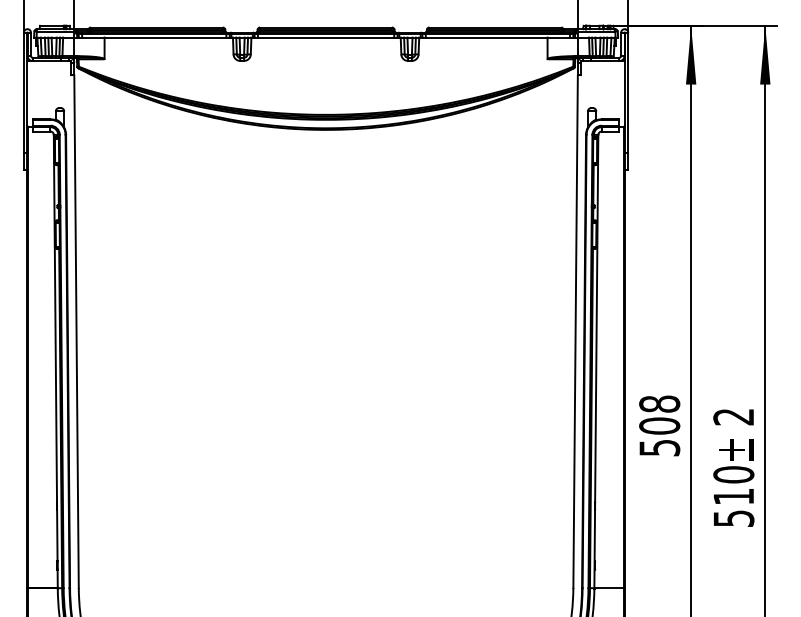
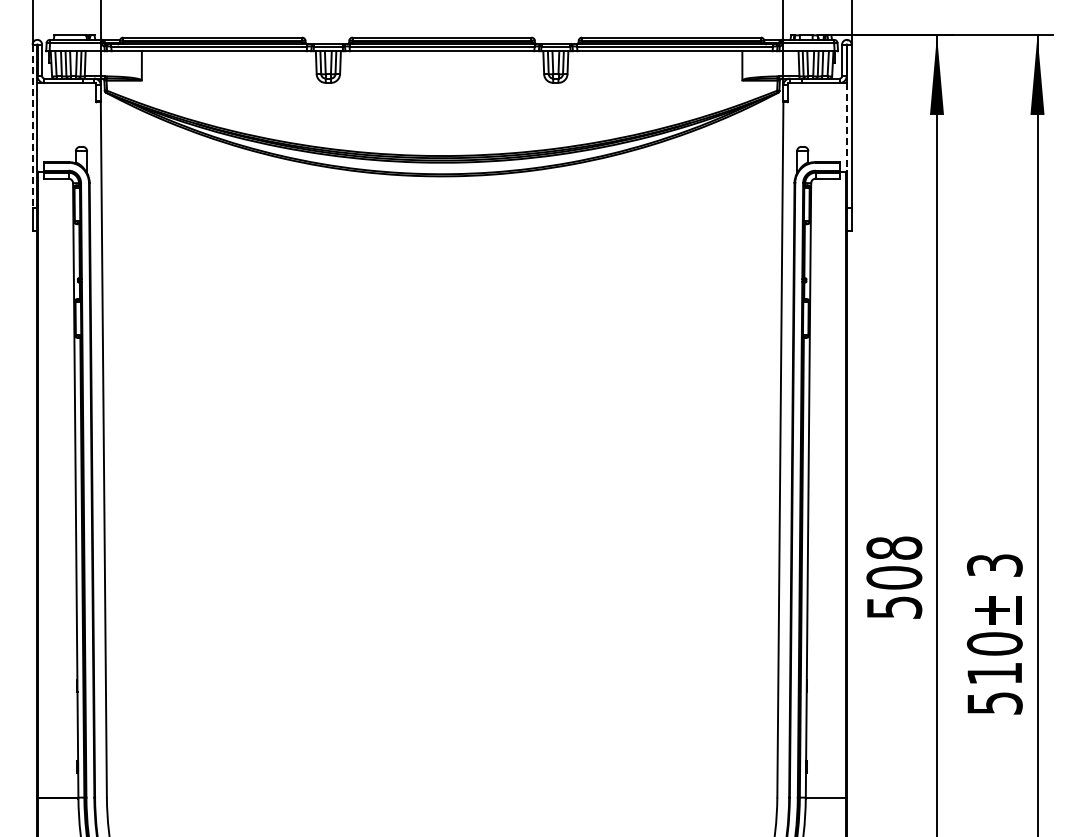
line: (23, 93) -> (32, 126), solid -> dashed
line: (625, 93) -> (847, 126), solid -> dashed
text: (733, 416) -> (994, 565), 2 -> 3

